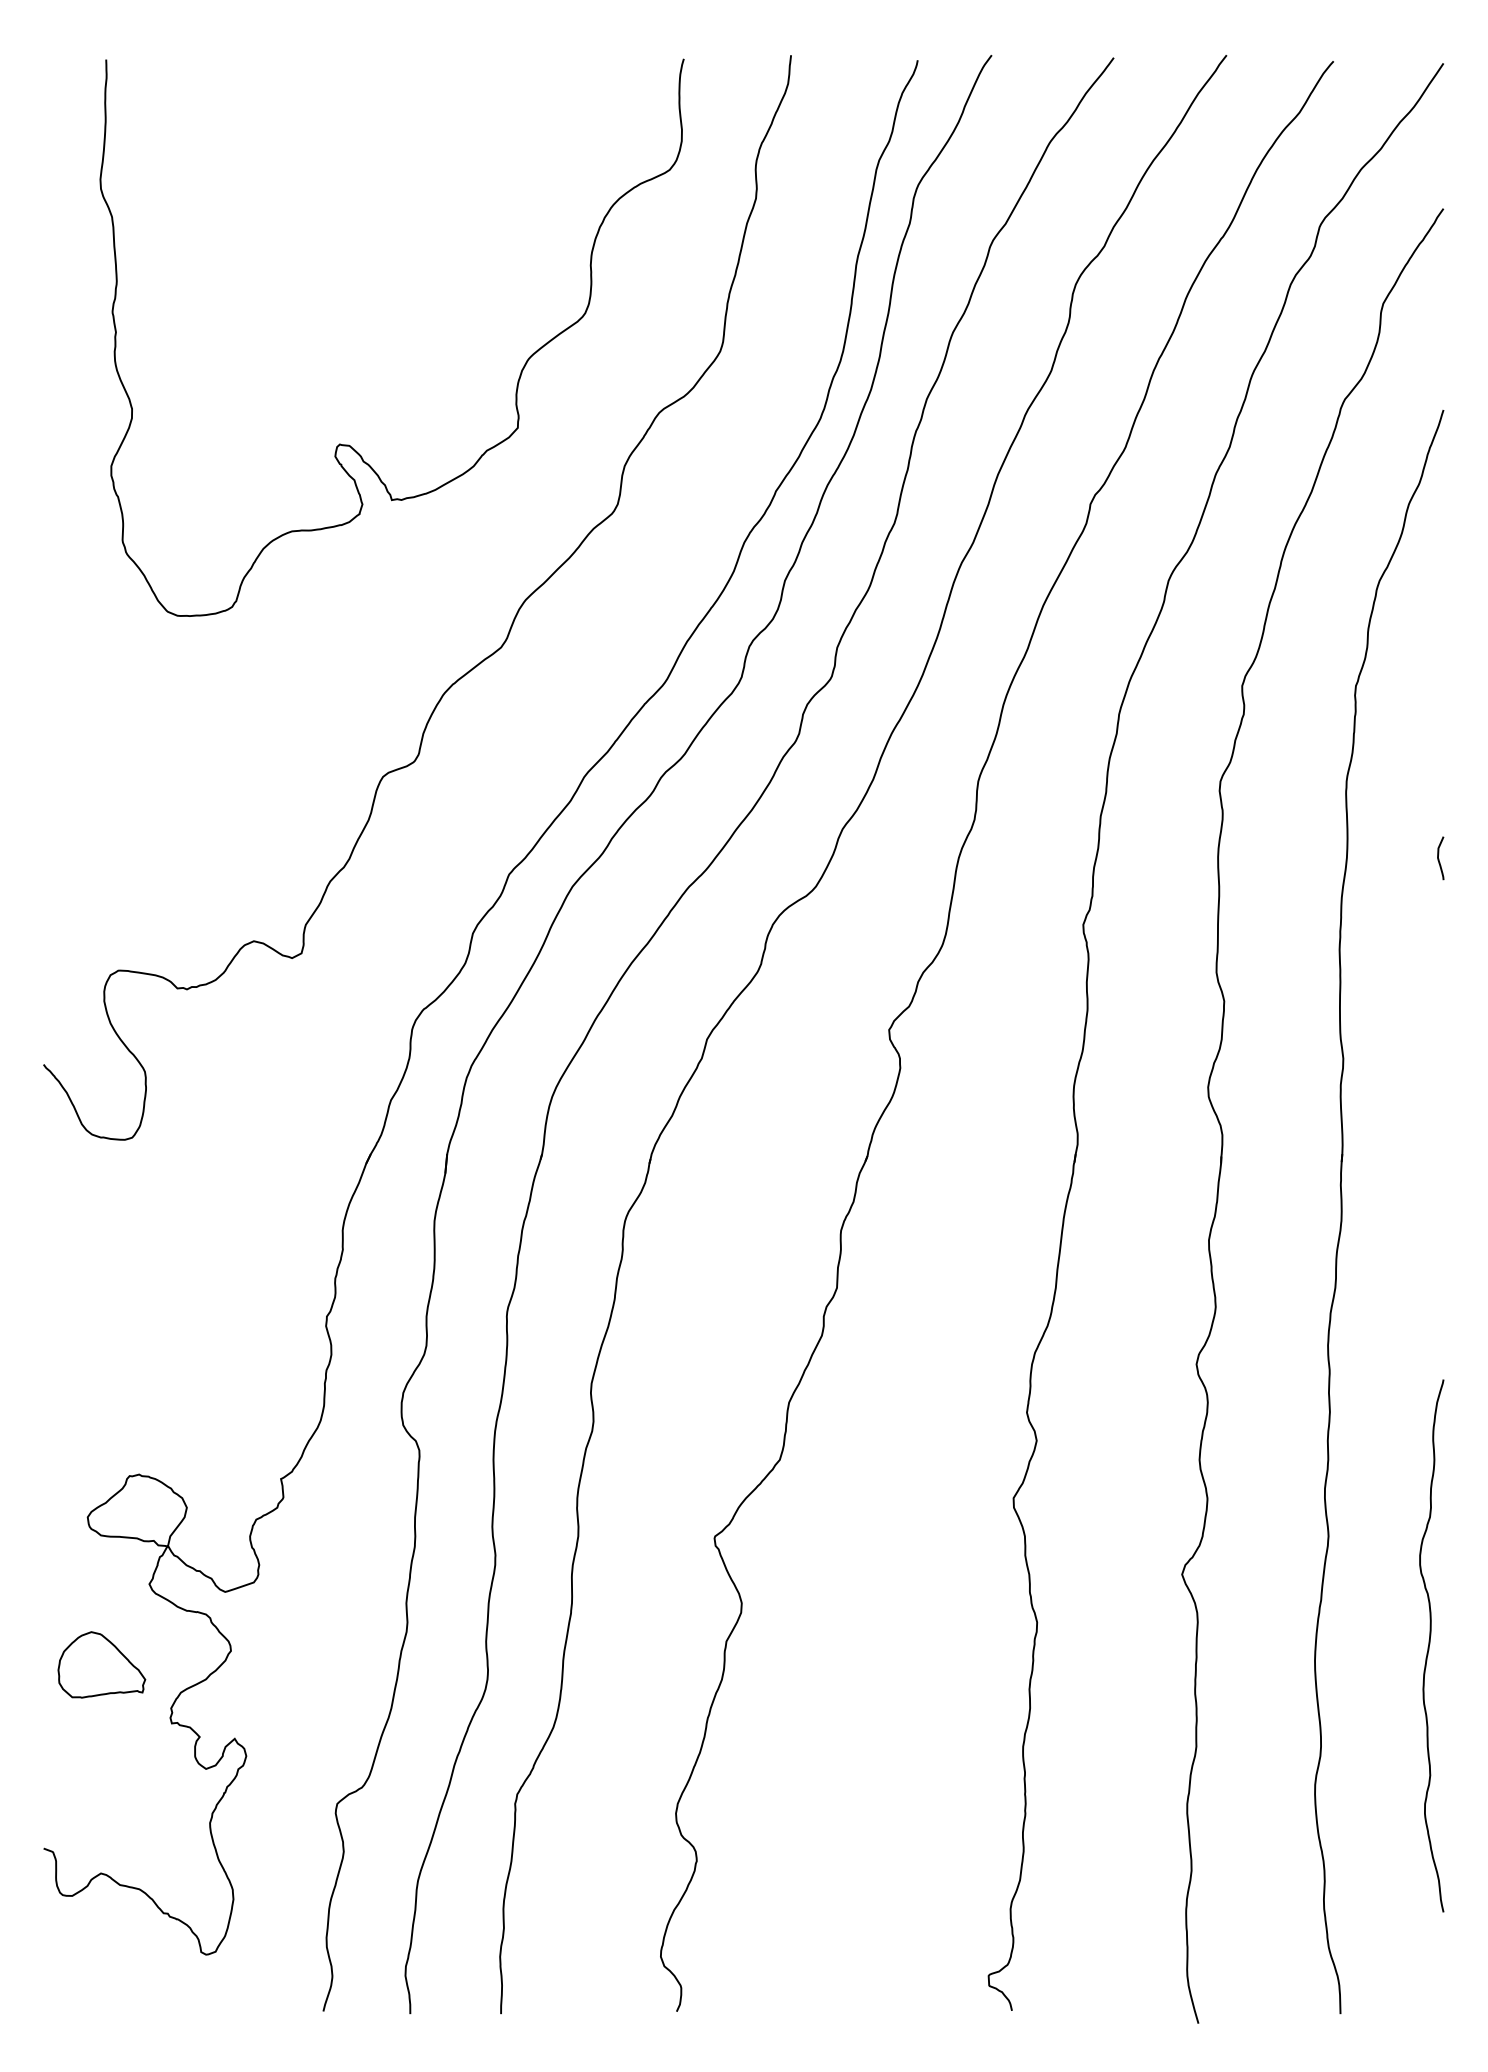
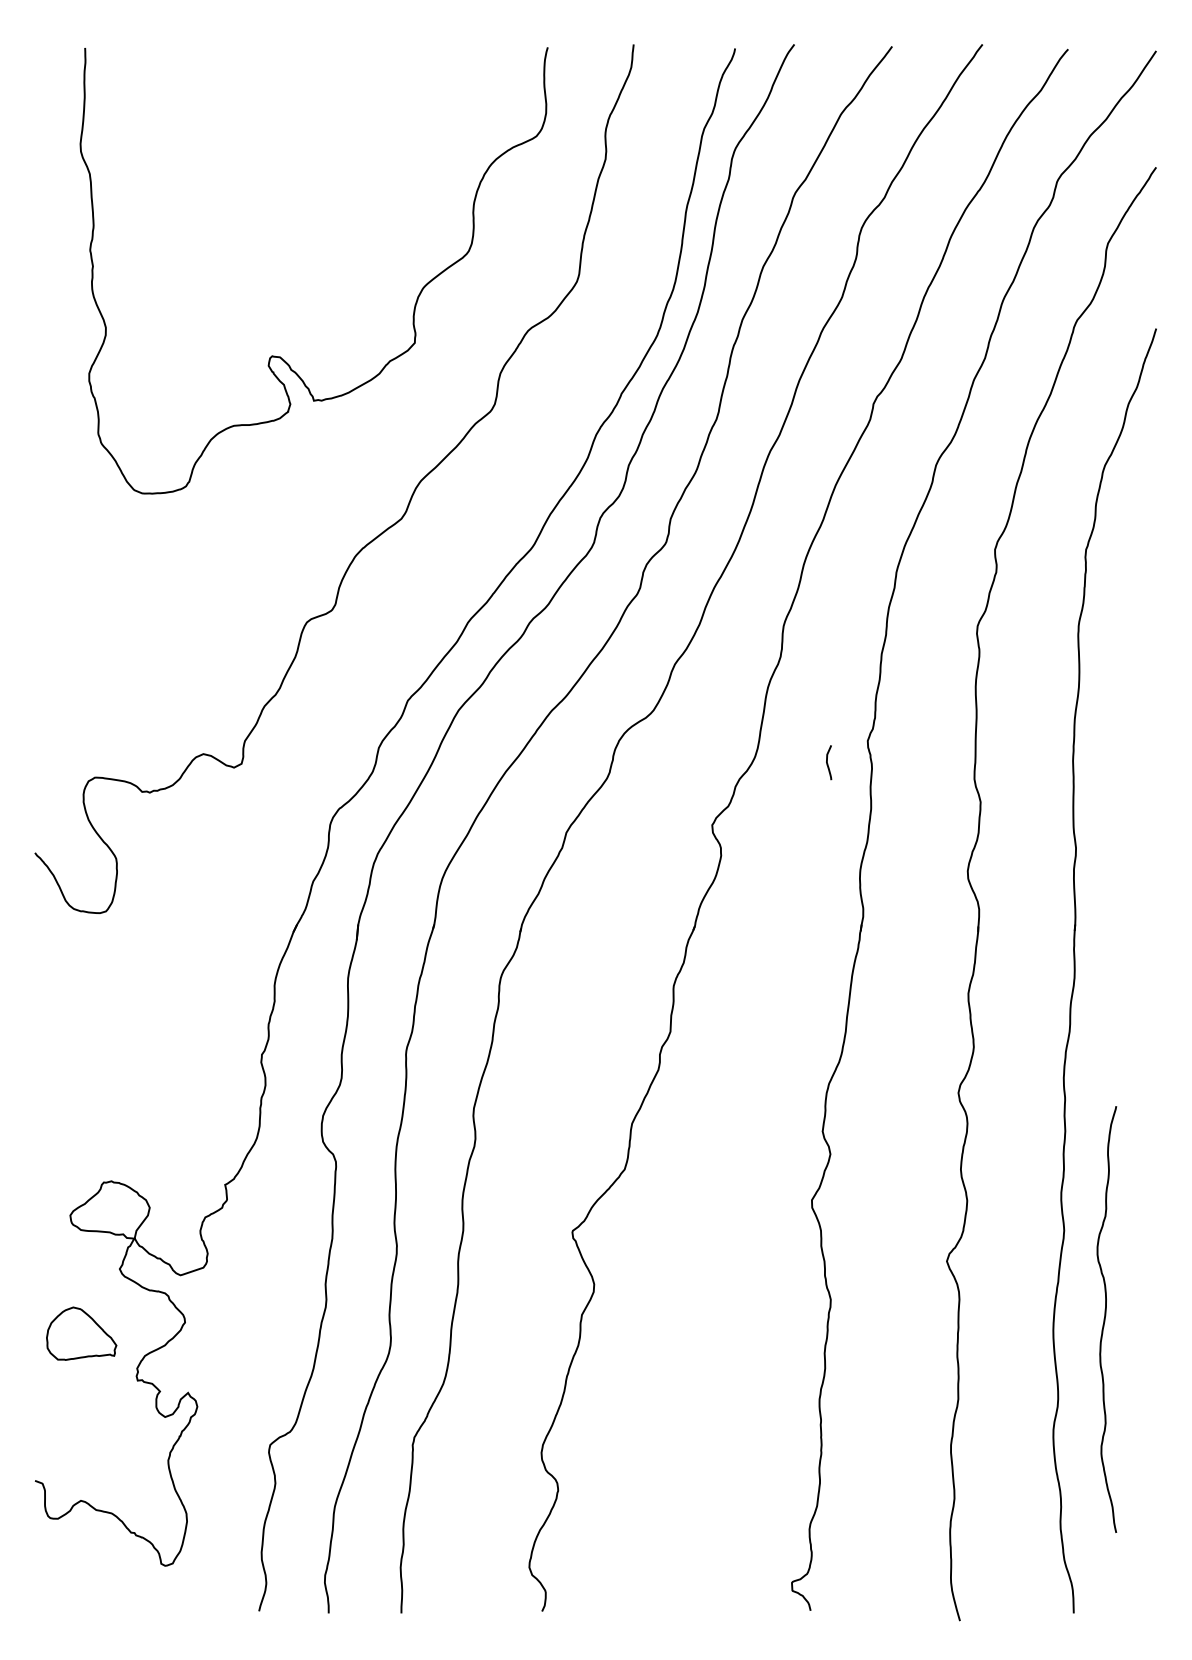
curve: (1440, 859) -> (828, 763), moved
curve: (1430, 1645) -> (1105, 1319), moved

